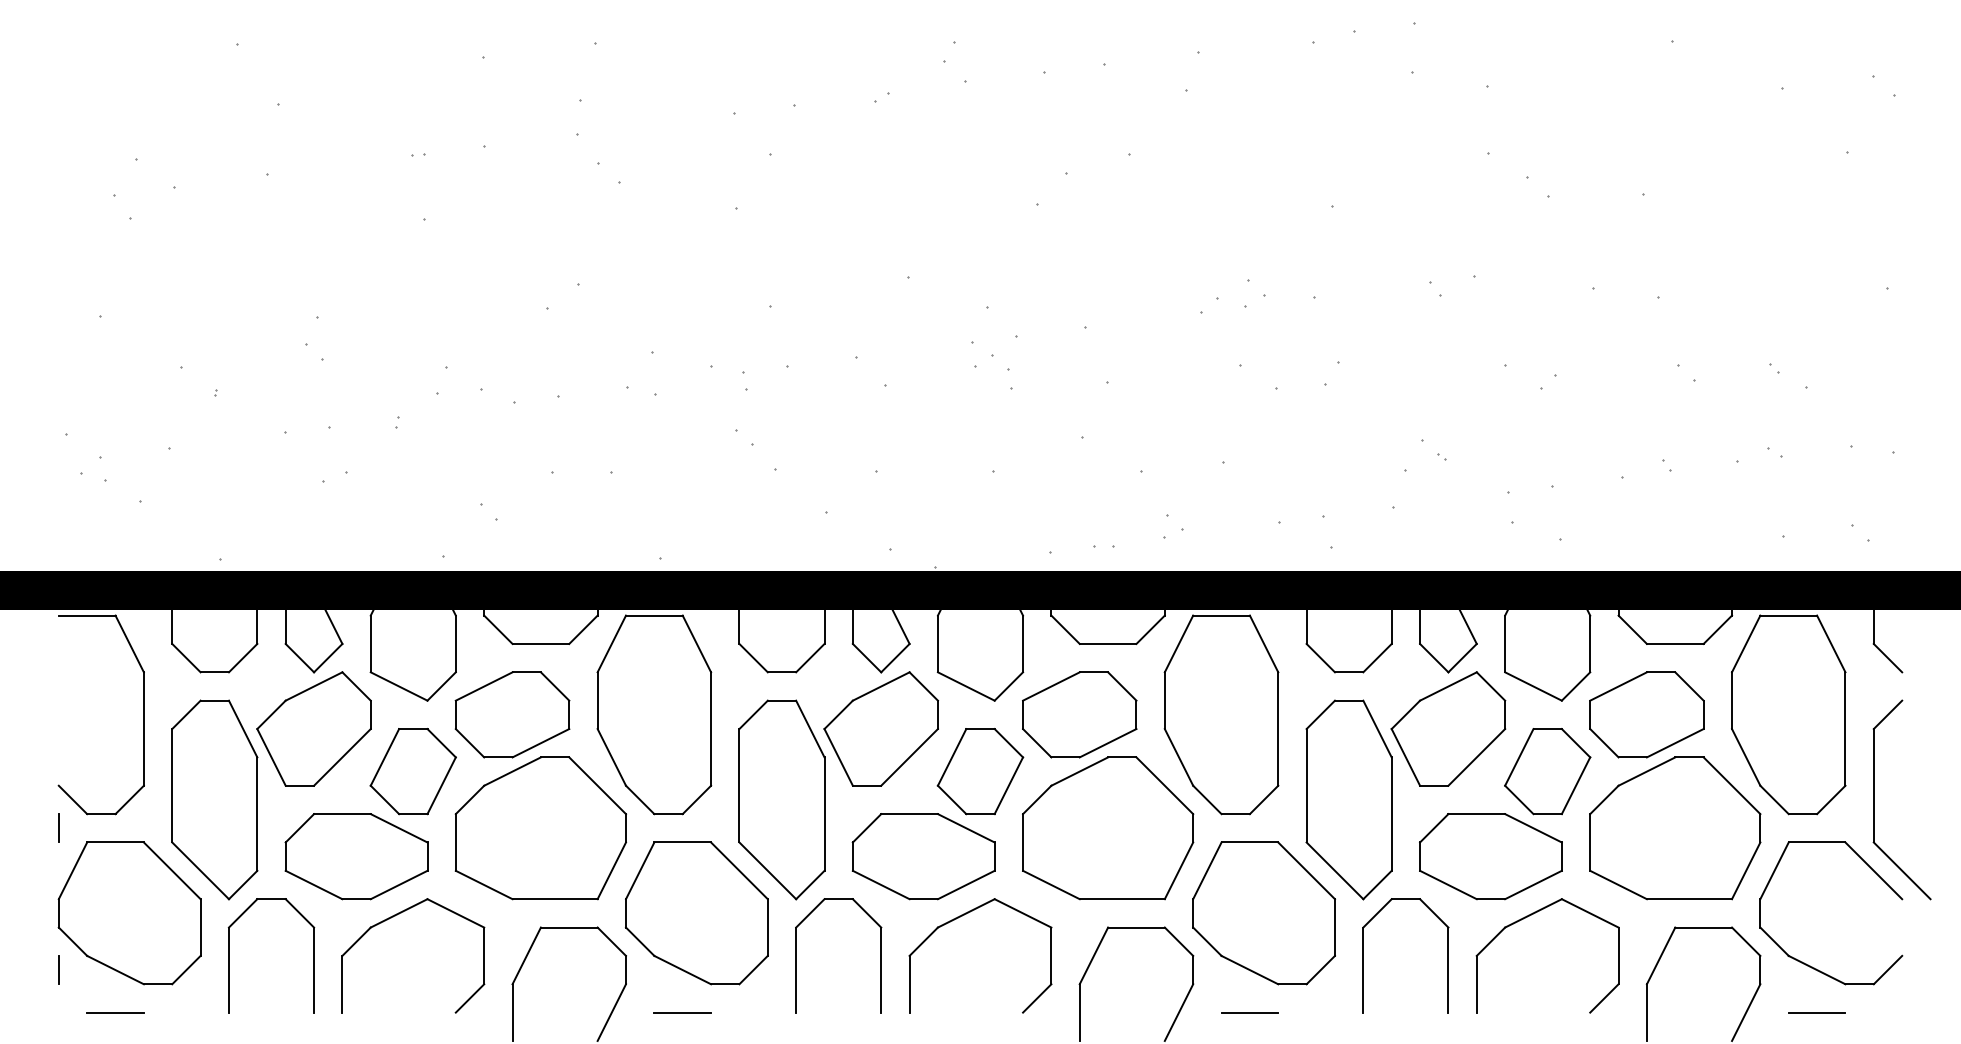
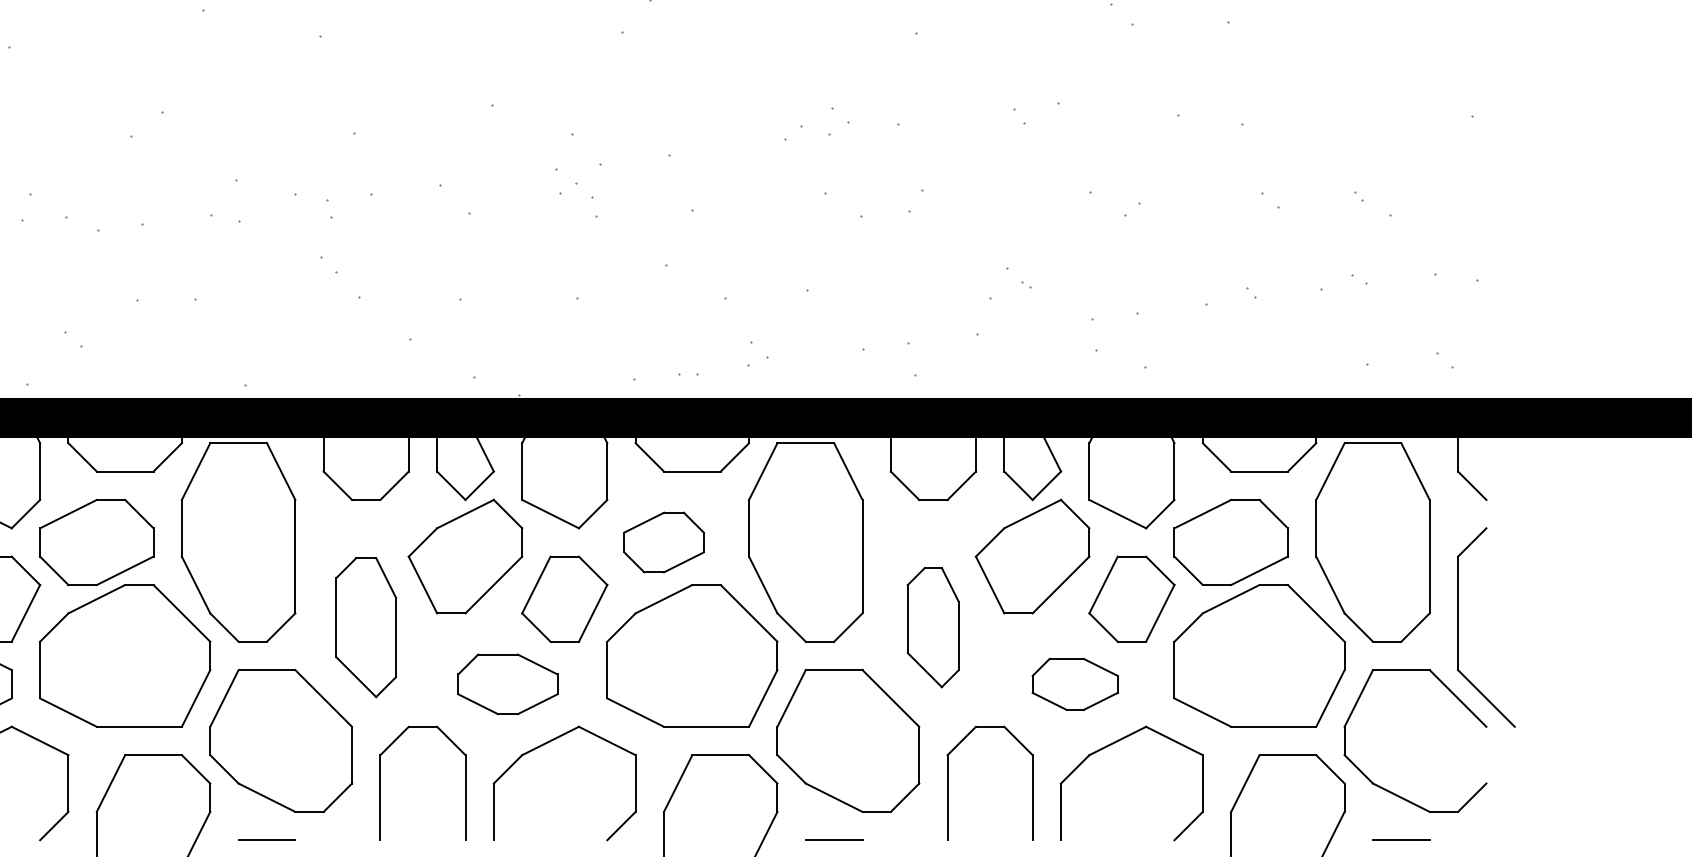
part: (1079, 714) -> (663, 542), size x0.7
part: (781, 799) -> (365, 627), size x0.7
part: (1348, 799) -> (932, 627), size x0.6
part: (923, 856) -> (507, 684), size x0.7
part: (1490, 856) -> (1074, 684), size x0.6

